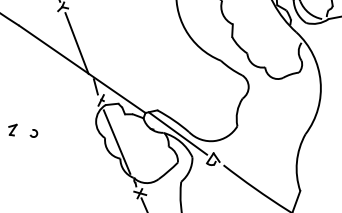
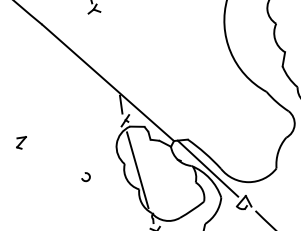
line: (76, 43) -> (105, 52), removed
arc: (31, 134) -> (83, 177), moved

